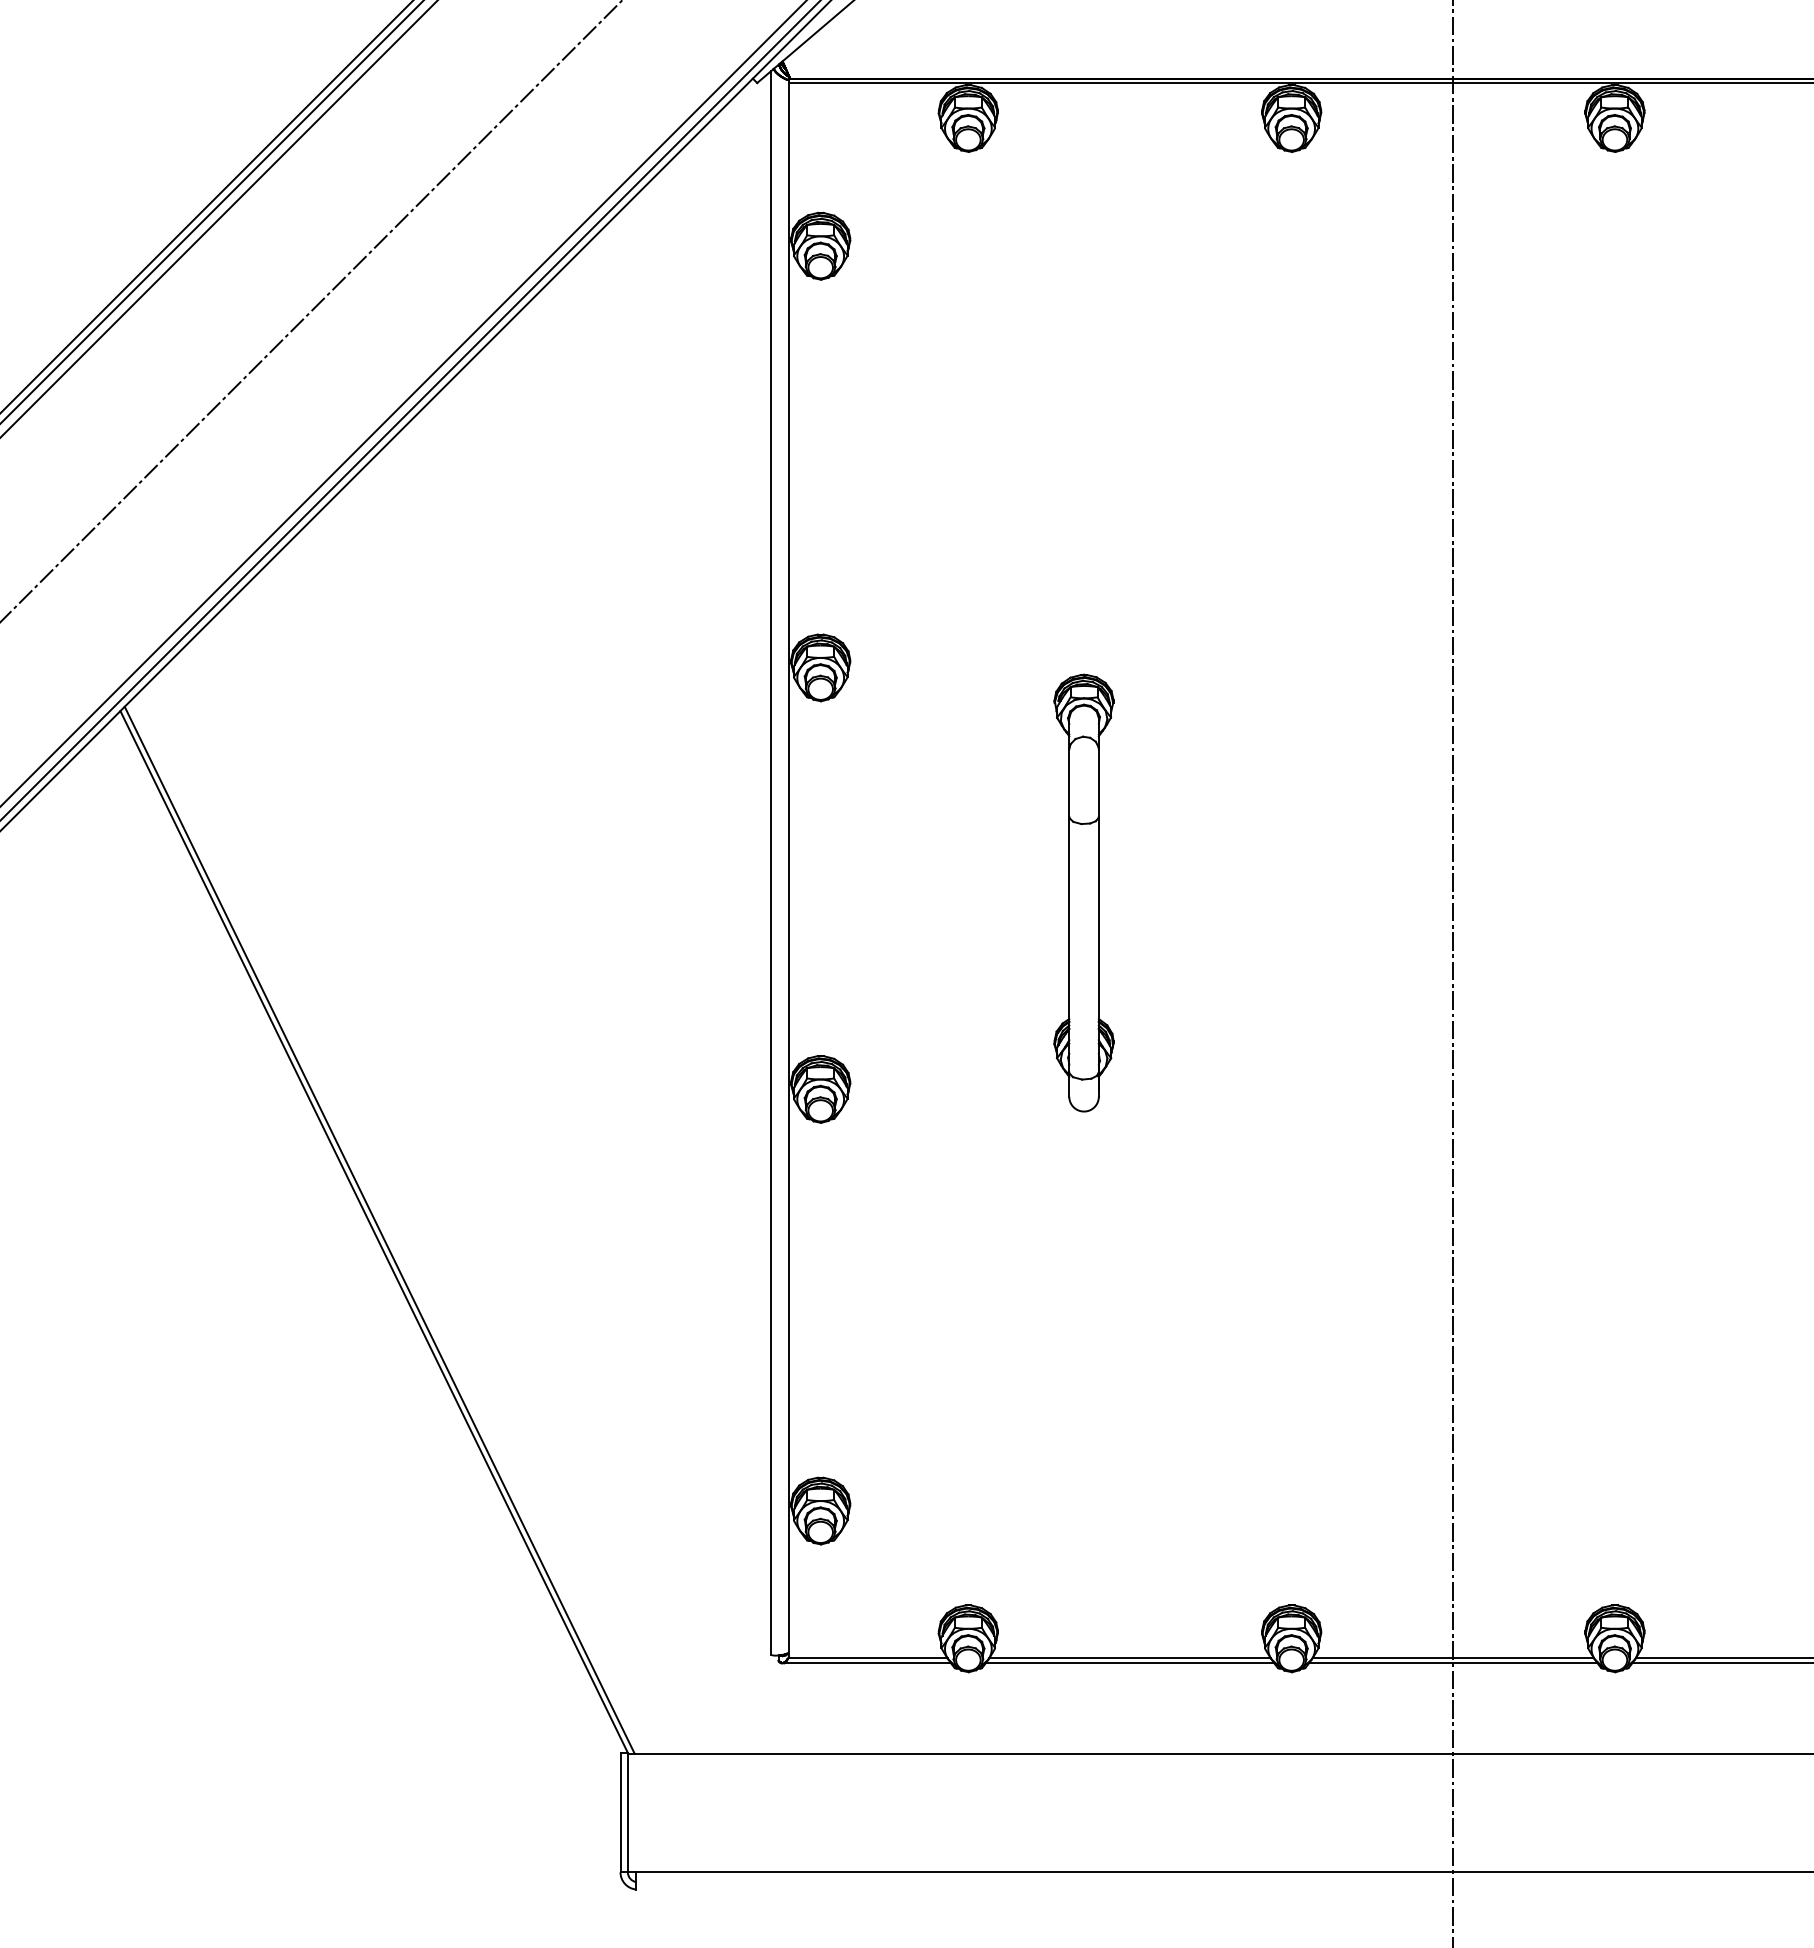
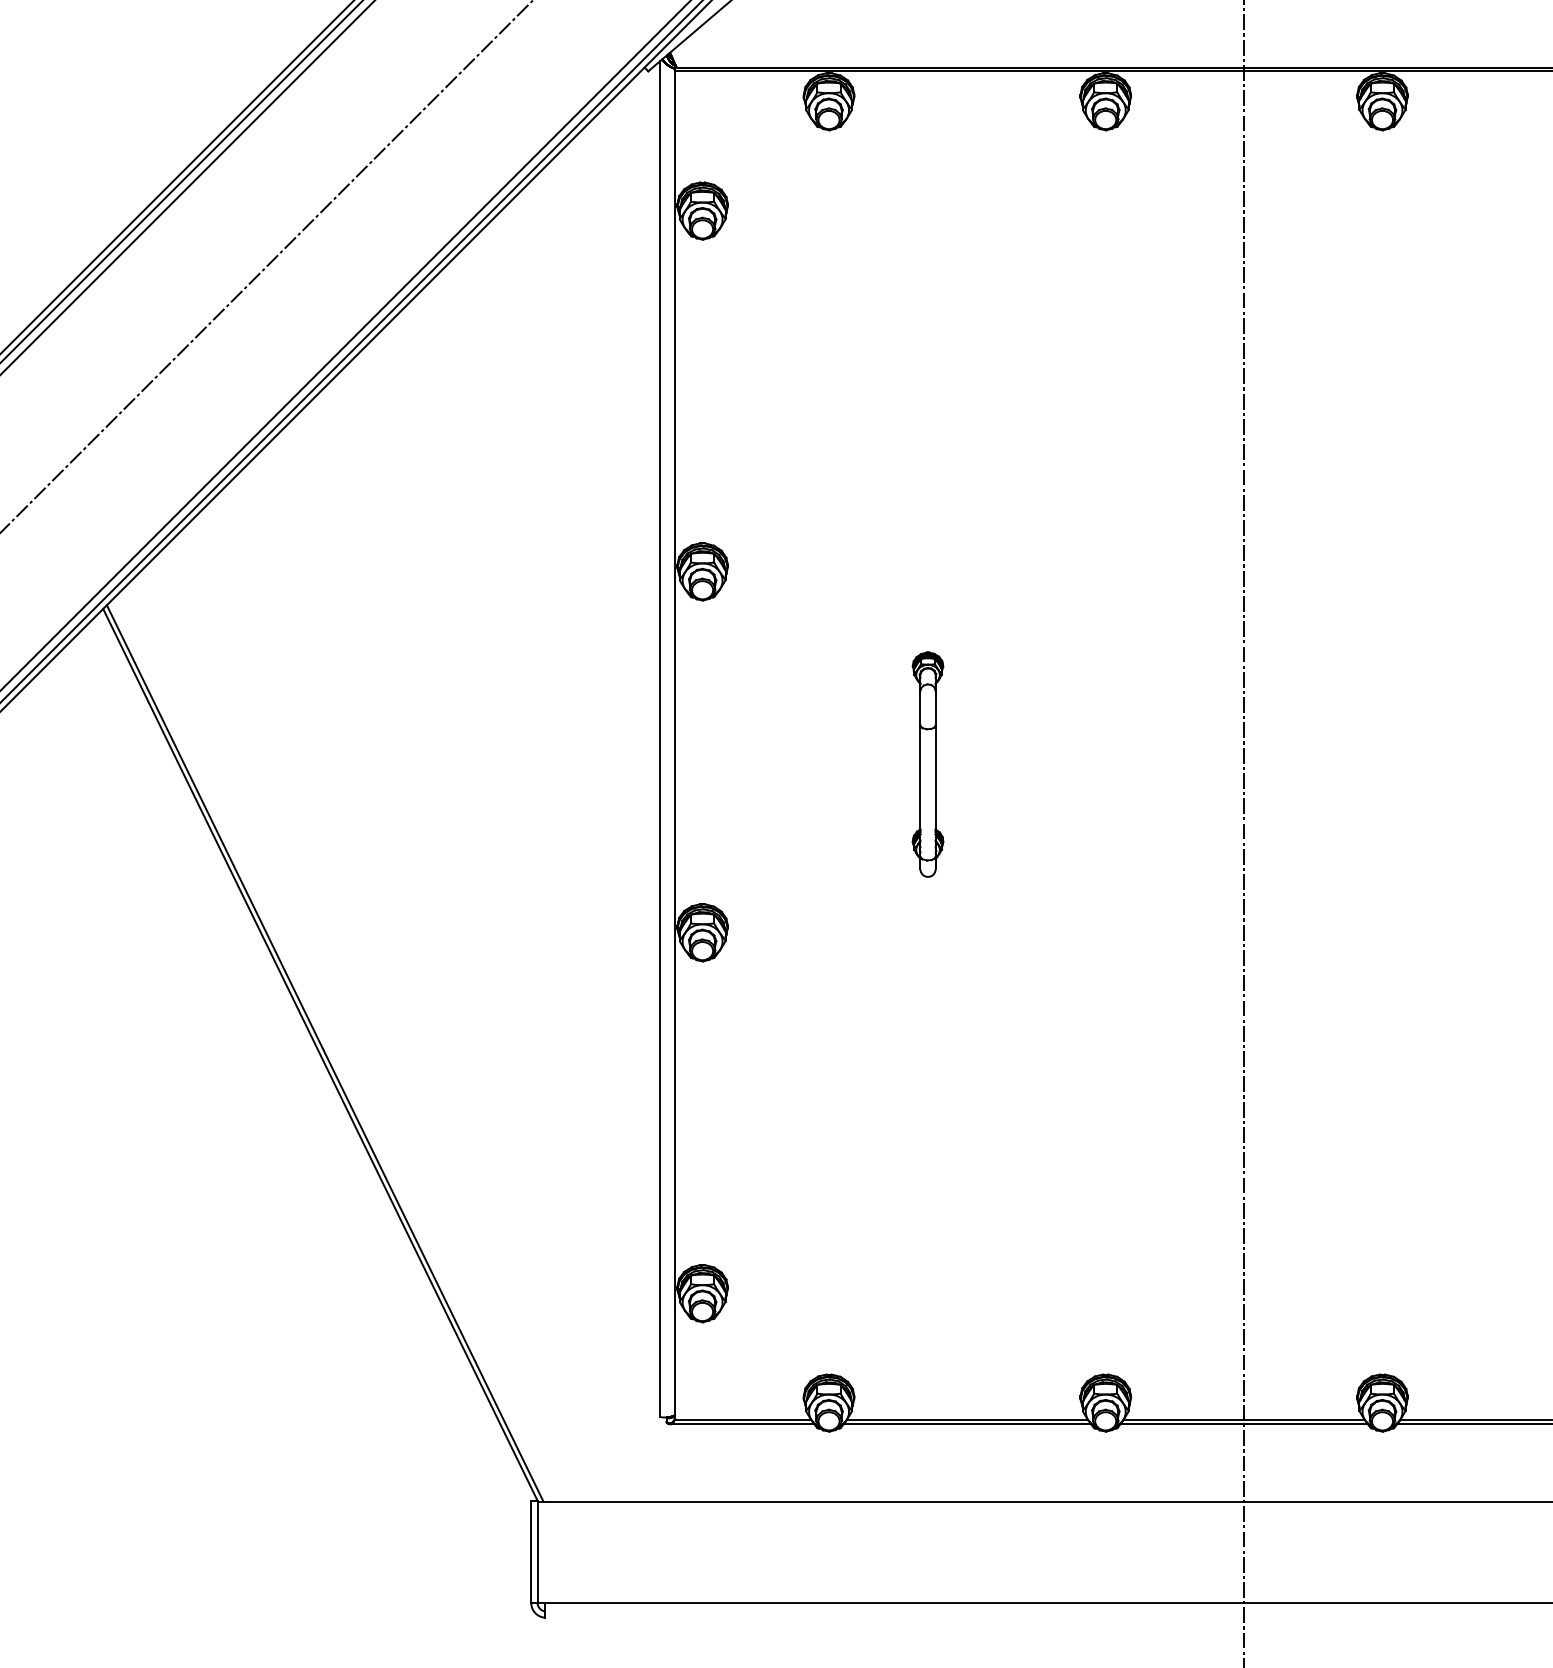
part: (1083, 892) -> (927, 764), size x0.6

